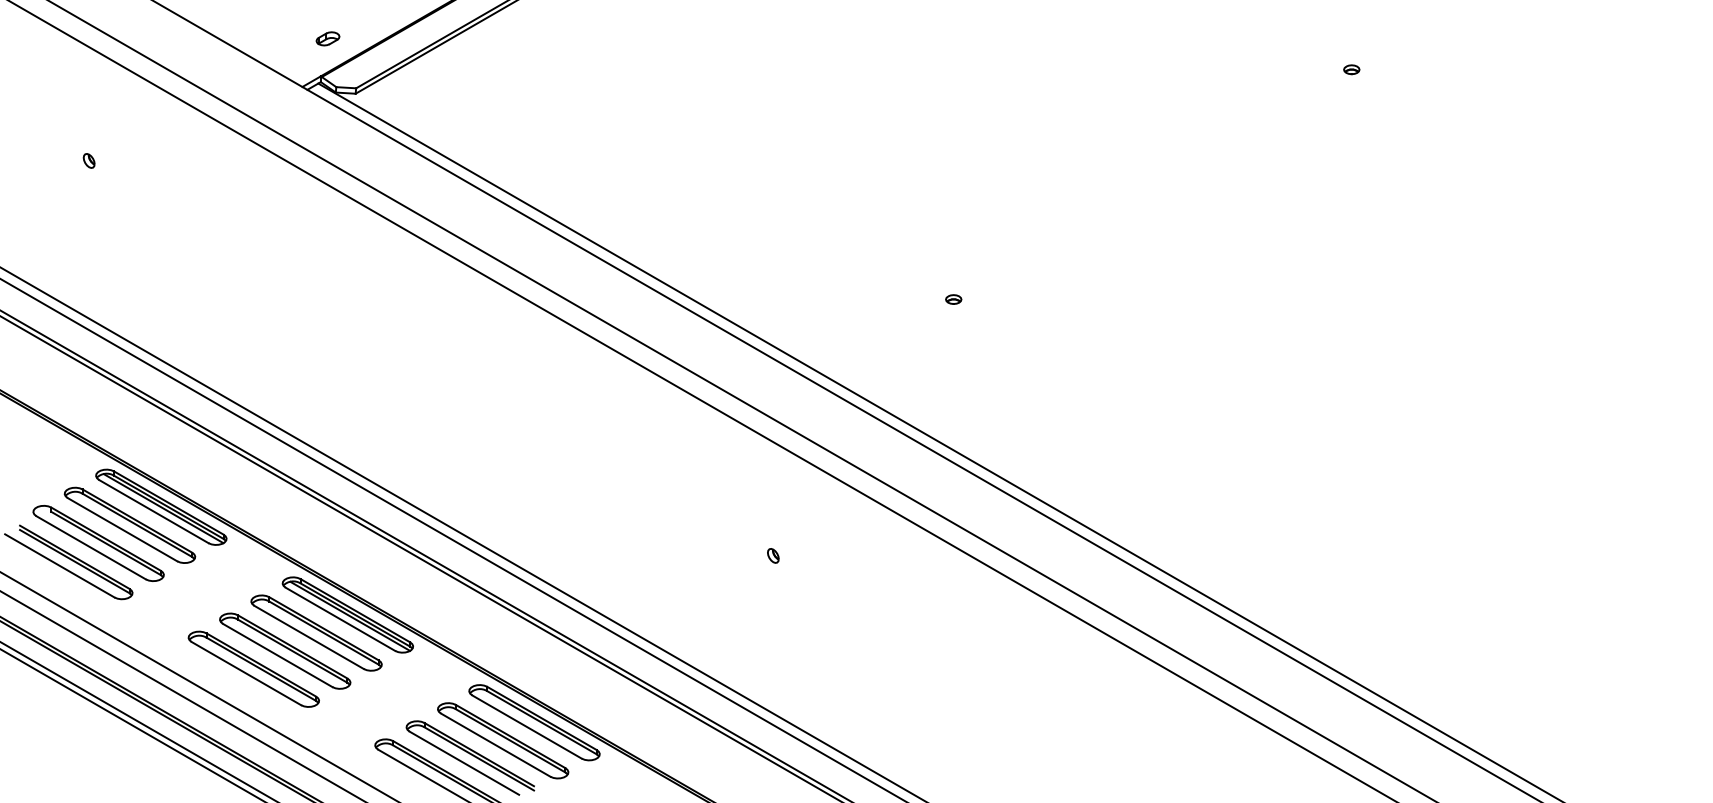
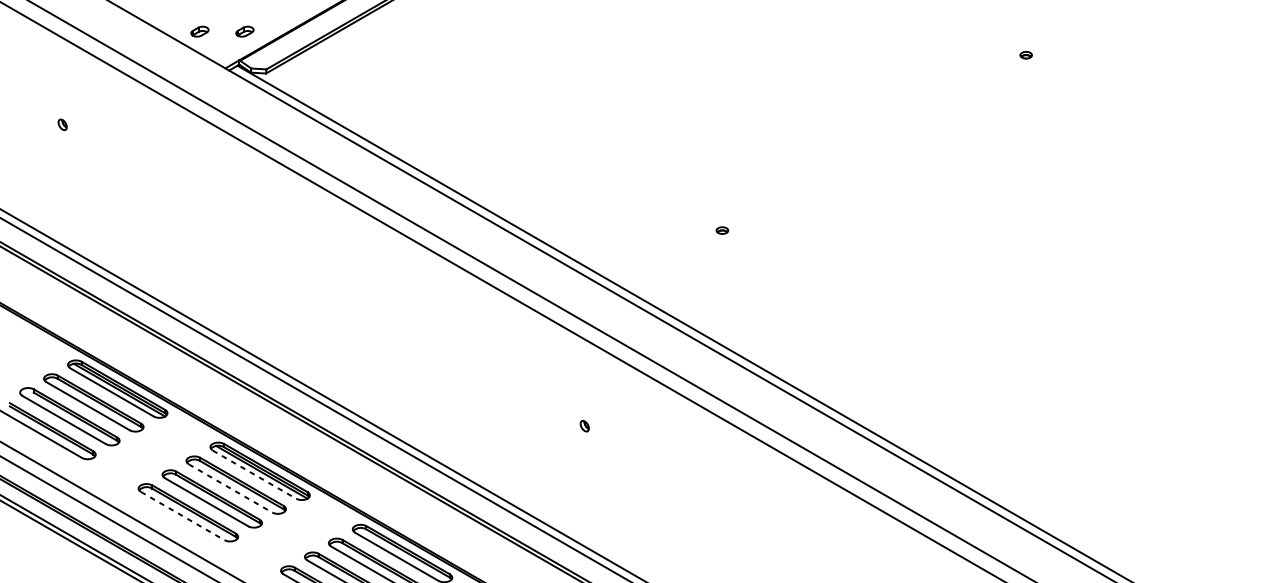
part: (268, 38) -> (199, 31), added
line: (340, 619) -> (254, 474), solid -> dashed
line: (309, 637) -> (230, 488), solid -> dashed
line: (246, 673) -> (182, 515), solid -> dashed

